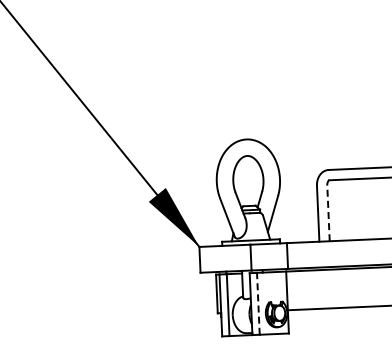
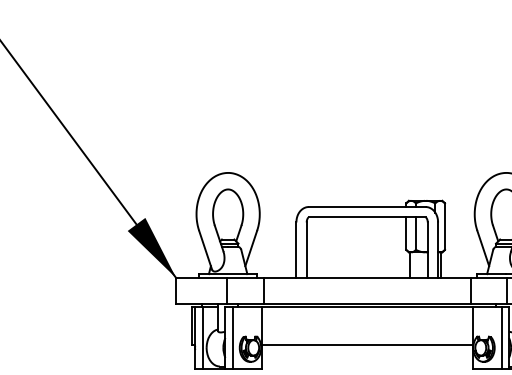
line: (328, 213) -> (306, 250), dashed -> solid
line: (258, 303) -> (232, 337), dashed -> solid

